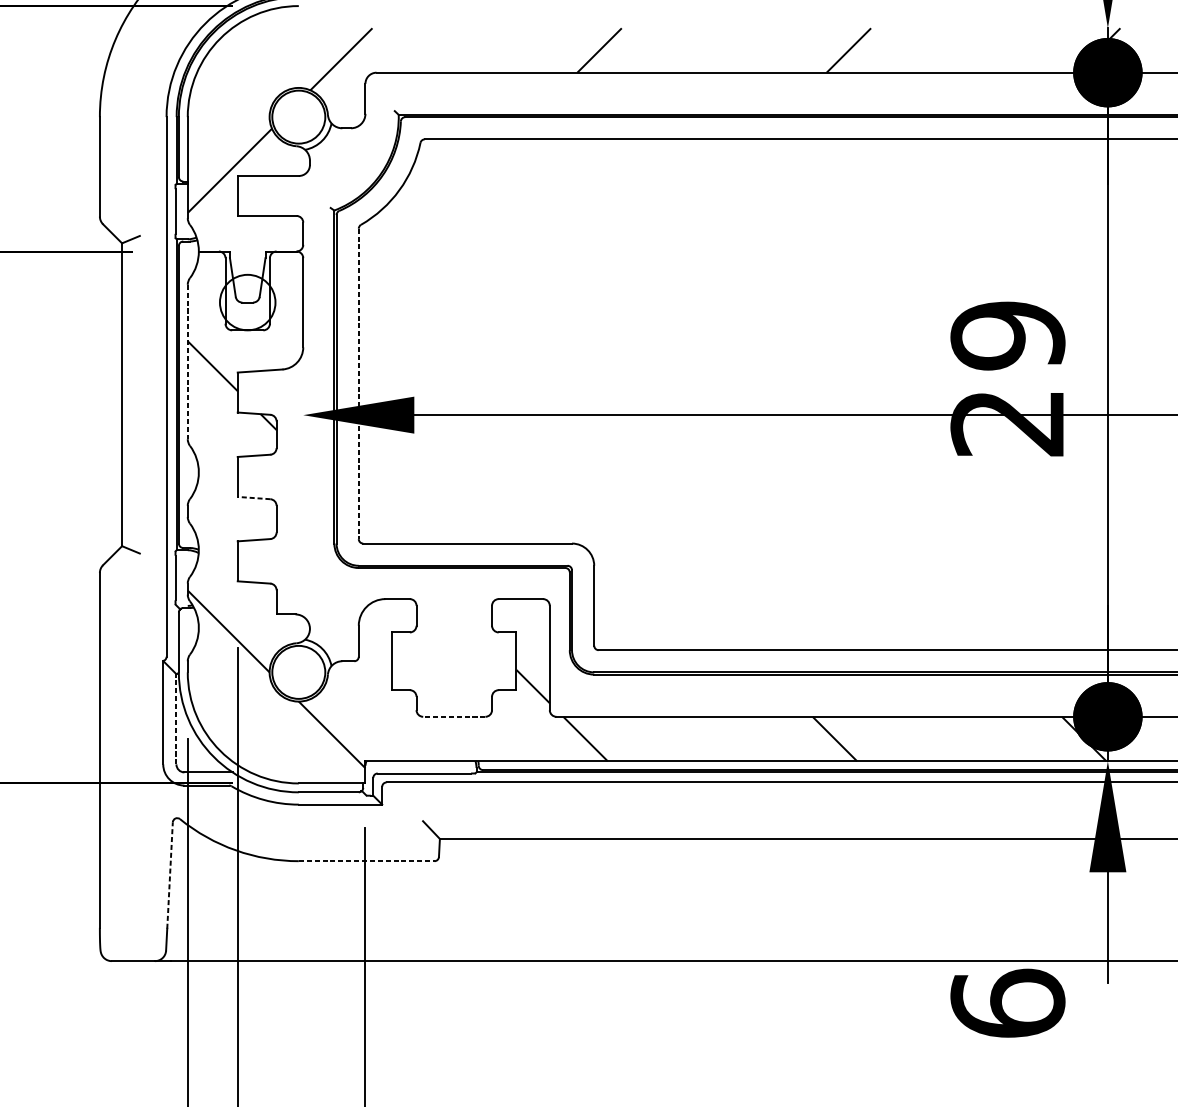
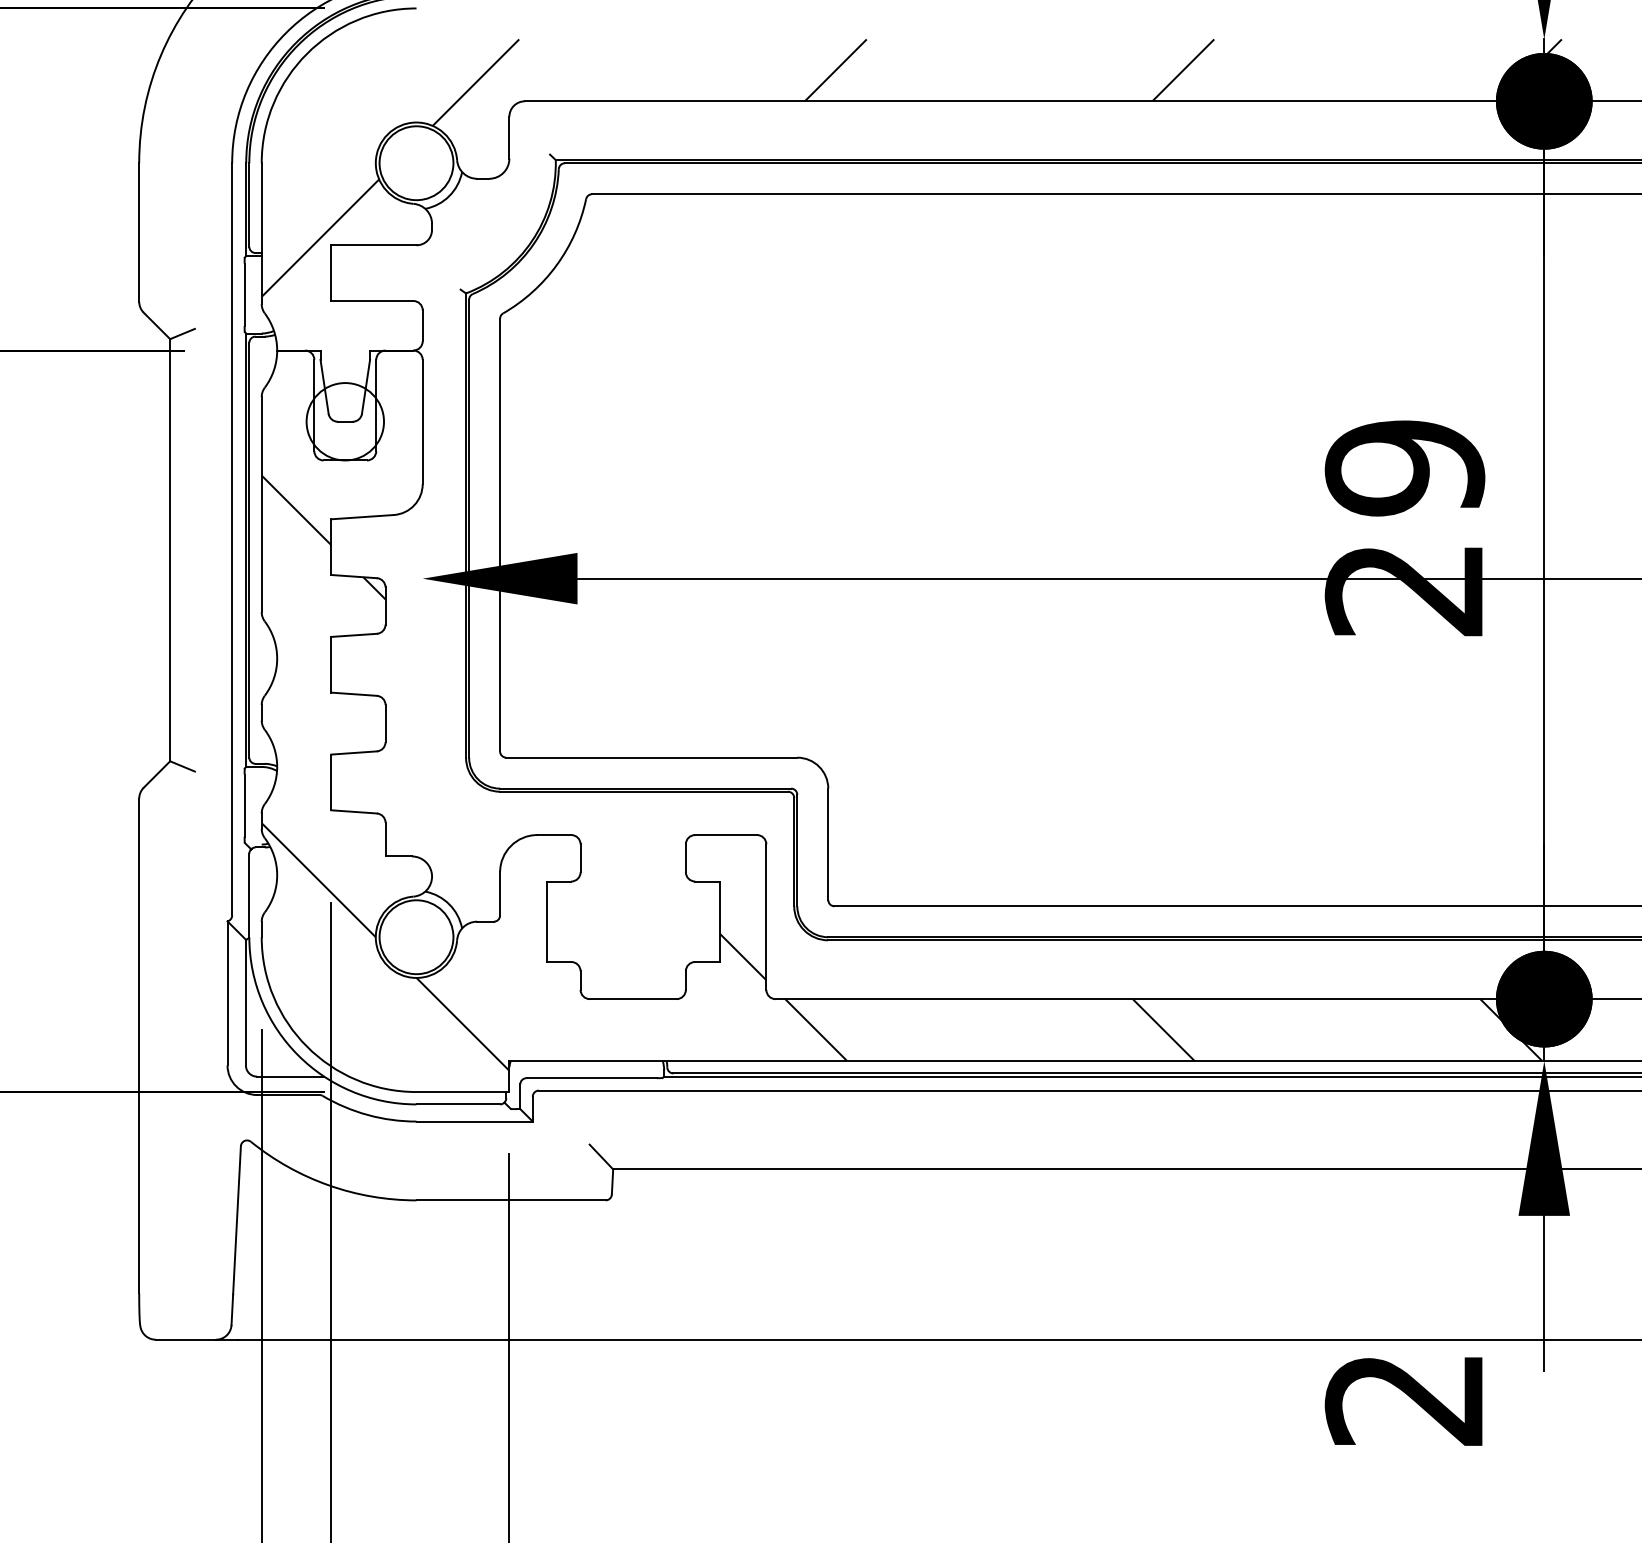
line: (187, 361) -> (261, 504), dashed -> solid
line: (359, 384) -> (500, 535), dashed -> solid
line: (254, 498) -> (354, 694), dashed -> solid
line: (453, 717) -> (632, 999), dashed -> solid
line: (176, 719) -> (245, 1002), dashed -> solid
line: (366, 861) -> (511, 1200), dashed -> solid
line: (170, 874) -> (237, 1219), dashed -> solid
text: (1007, 1003) -> (1404, 1398), 6 -> 2

